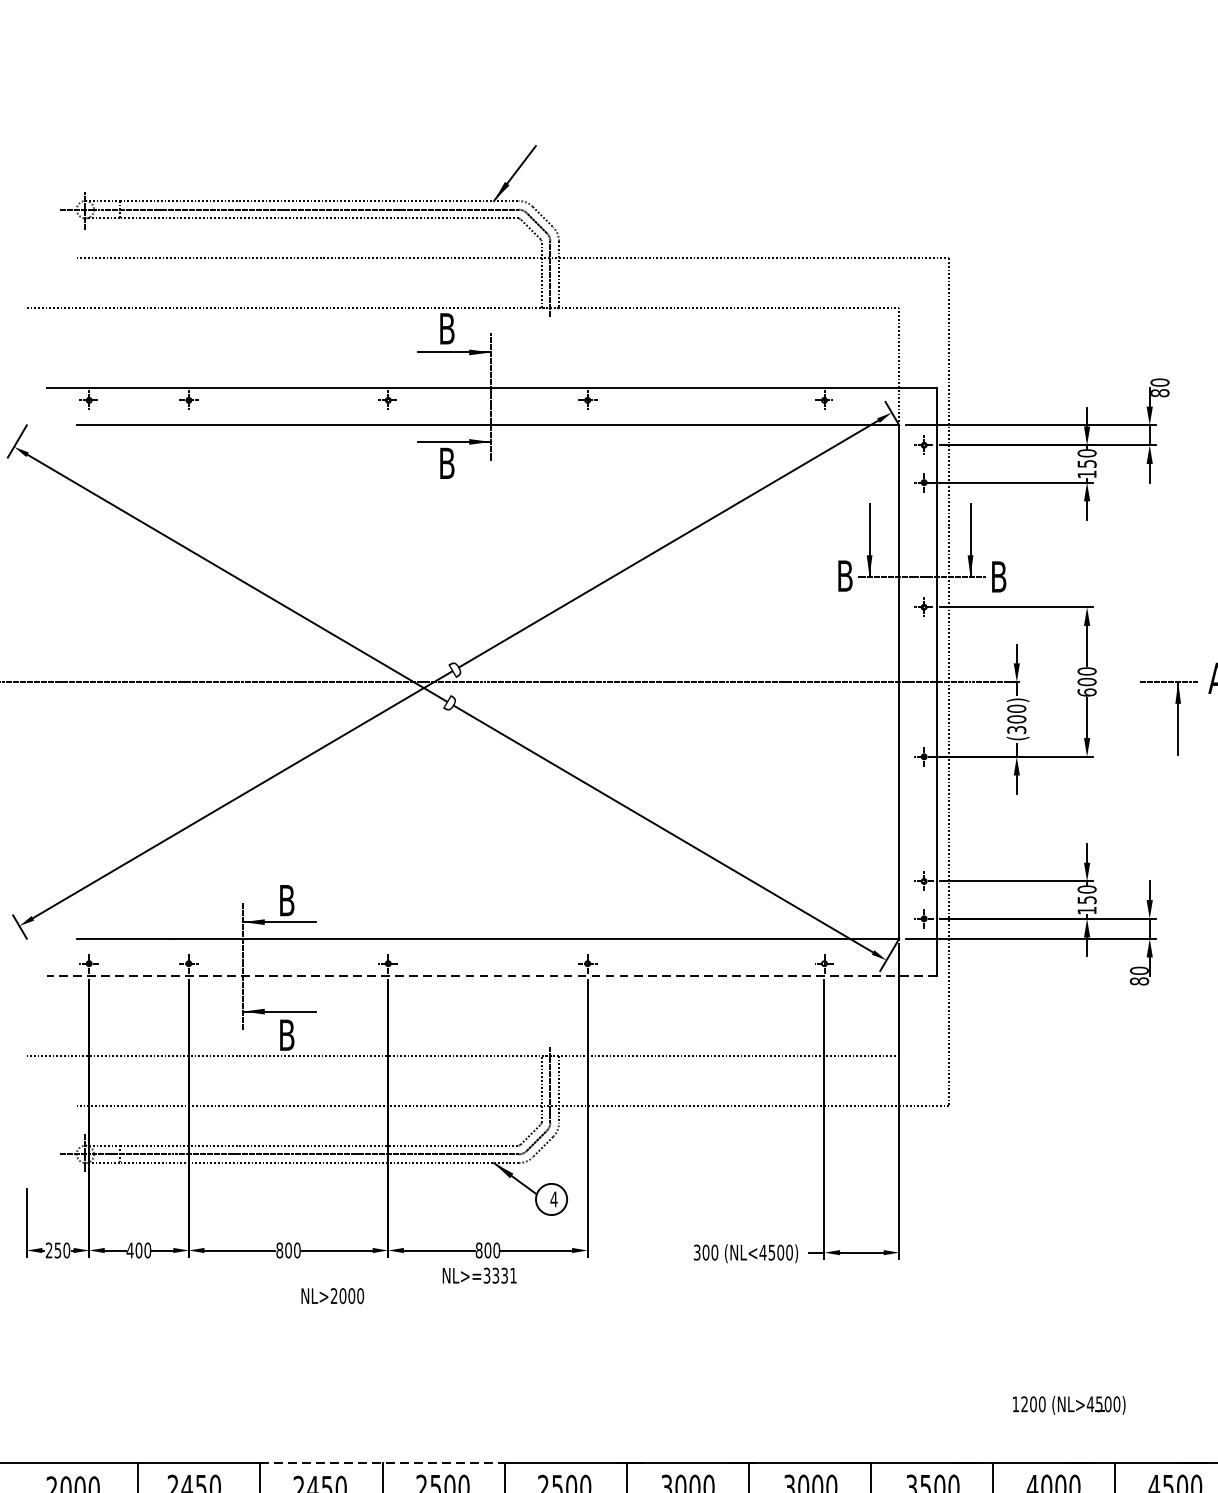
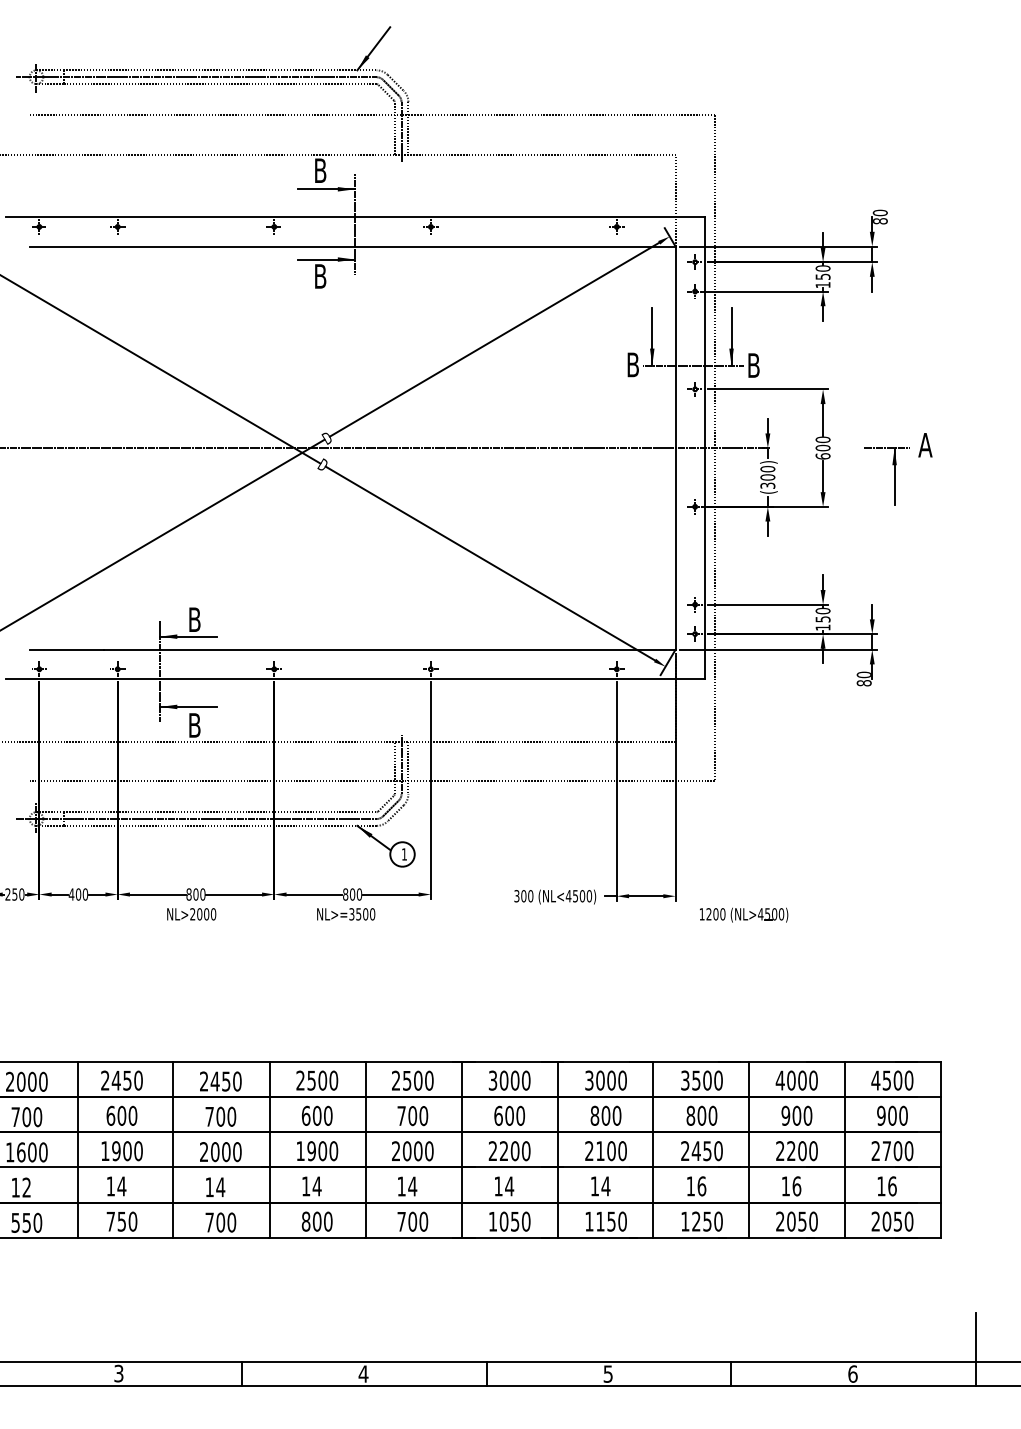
line: (491, 976) -> (355, 679), dashed -> solid
text: (554, 1199) -> (404, 854), 4 -> 1
text: (504, 1275) -> (365, 914), NL>=3331 -> NL>=3500
text: (332, 1296) -> (191, 914), moved
part: (1069, 1404) -> (744, 914), moved
line: (380, 1463) -> (268, 1061), dashed -> solid

